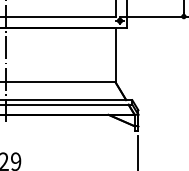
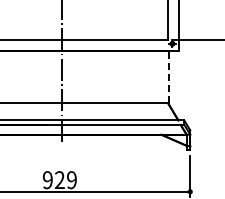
line: (115, 54) -> (168, 76), solid -> dashed

